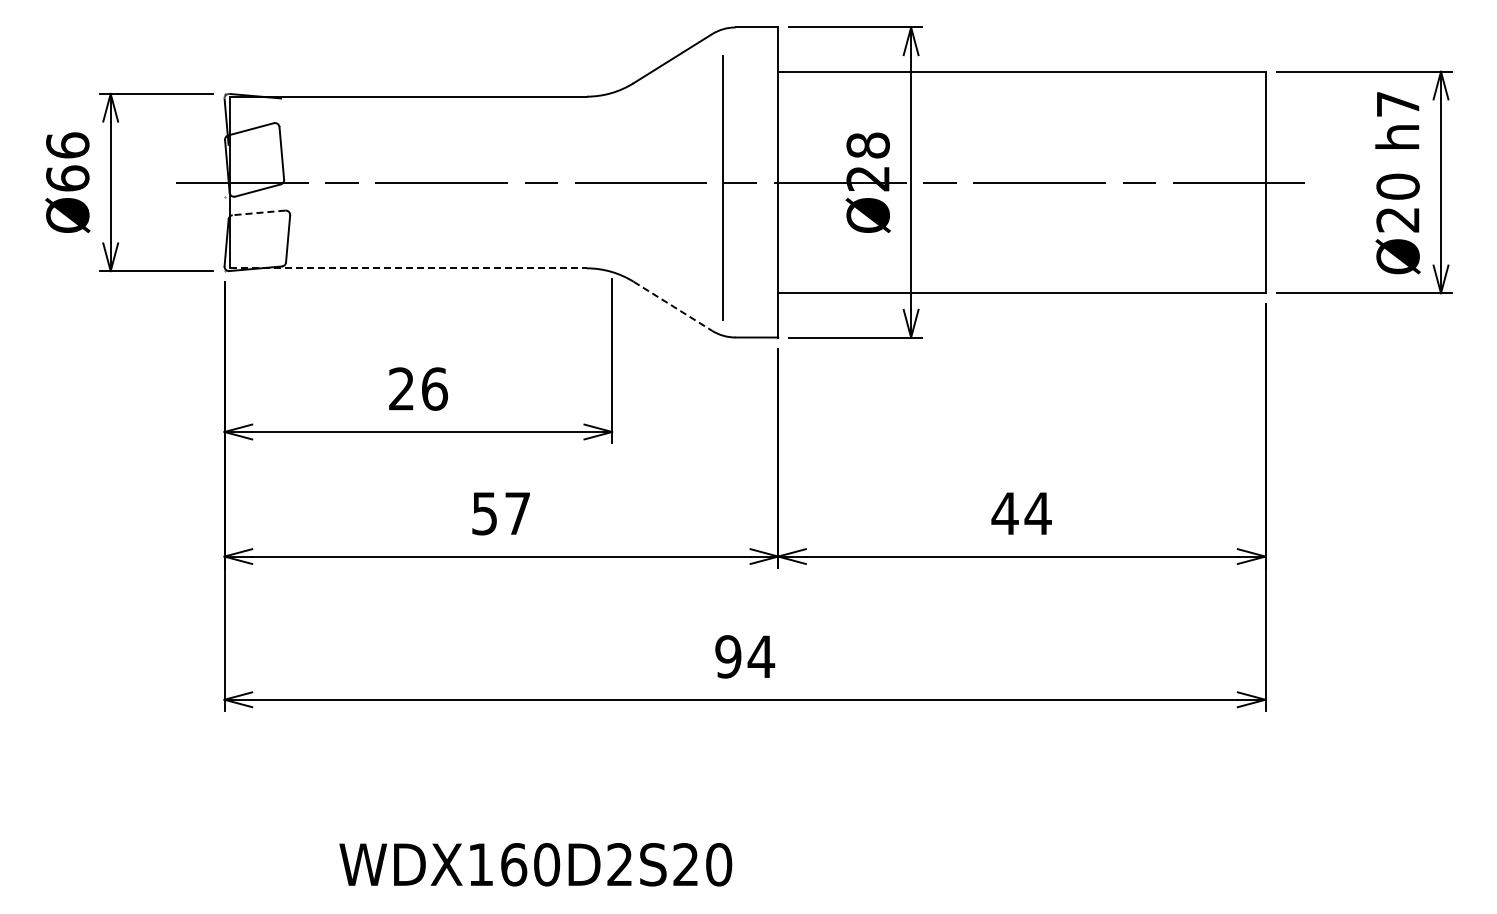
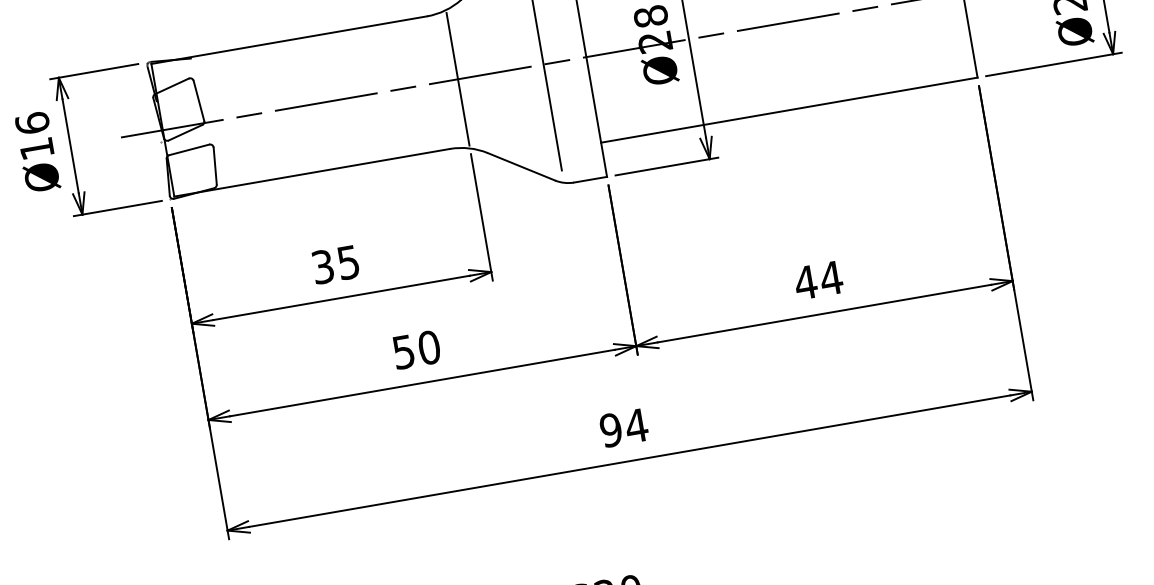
text: (67, 178) -> (36, 148), Ø66 -> Ø16
line: (612, 182) -> (458, 79), added
line: (258, 212) -> (188, 149), dashed -> solid
line: (408, 268) -> (312, 172), dashed -> solid
line: (673, 306) -> (521, 166), dashed -> solid
text: (418, 388) -> (335, 264), 26 -> 35
text: (517, 513) -> (429, 347), 57 -> 50

